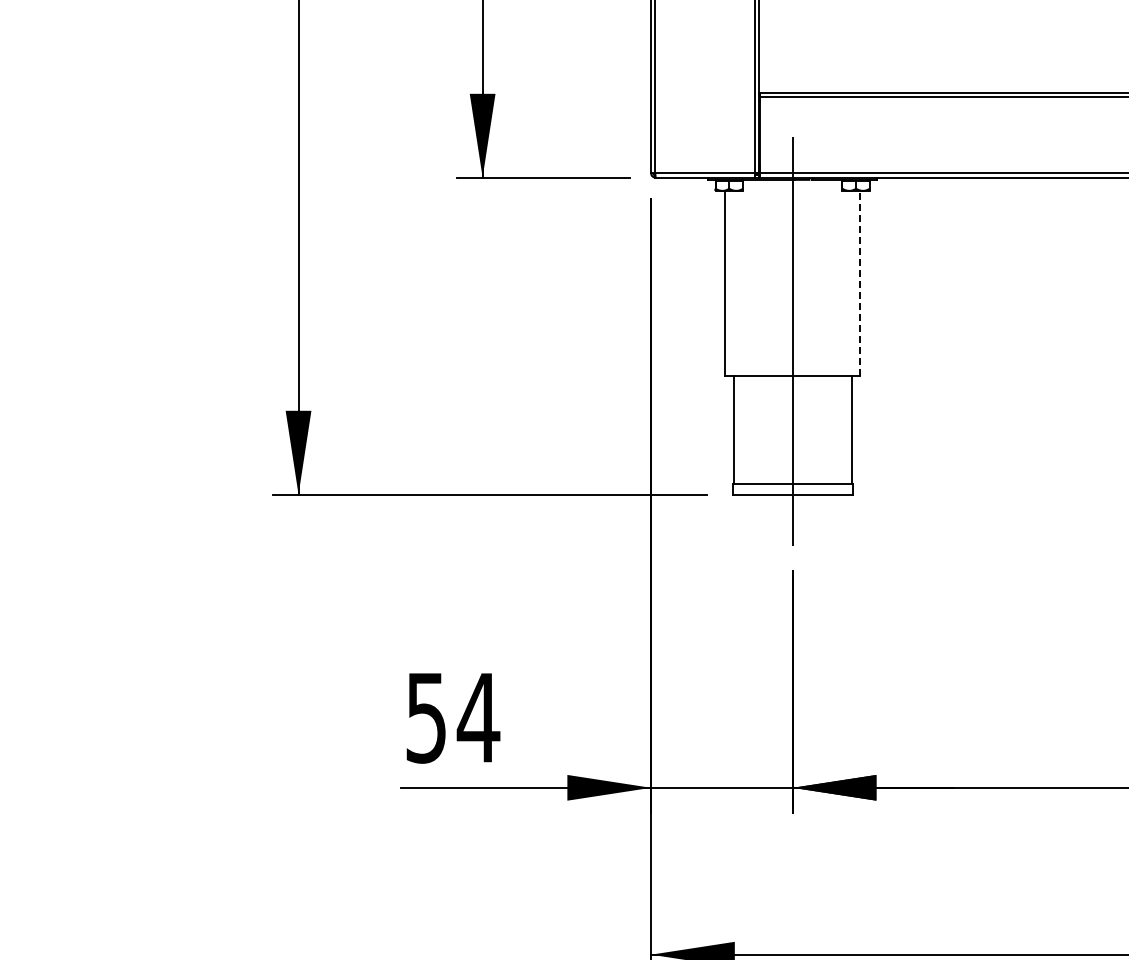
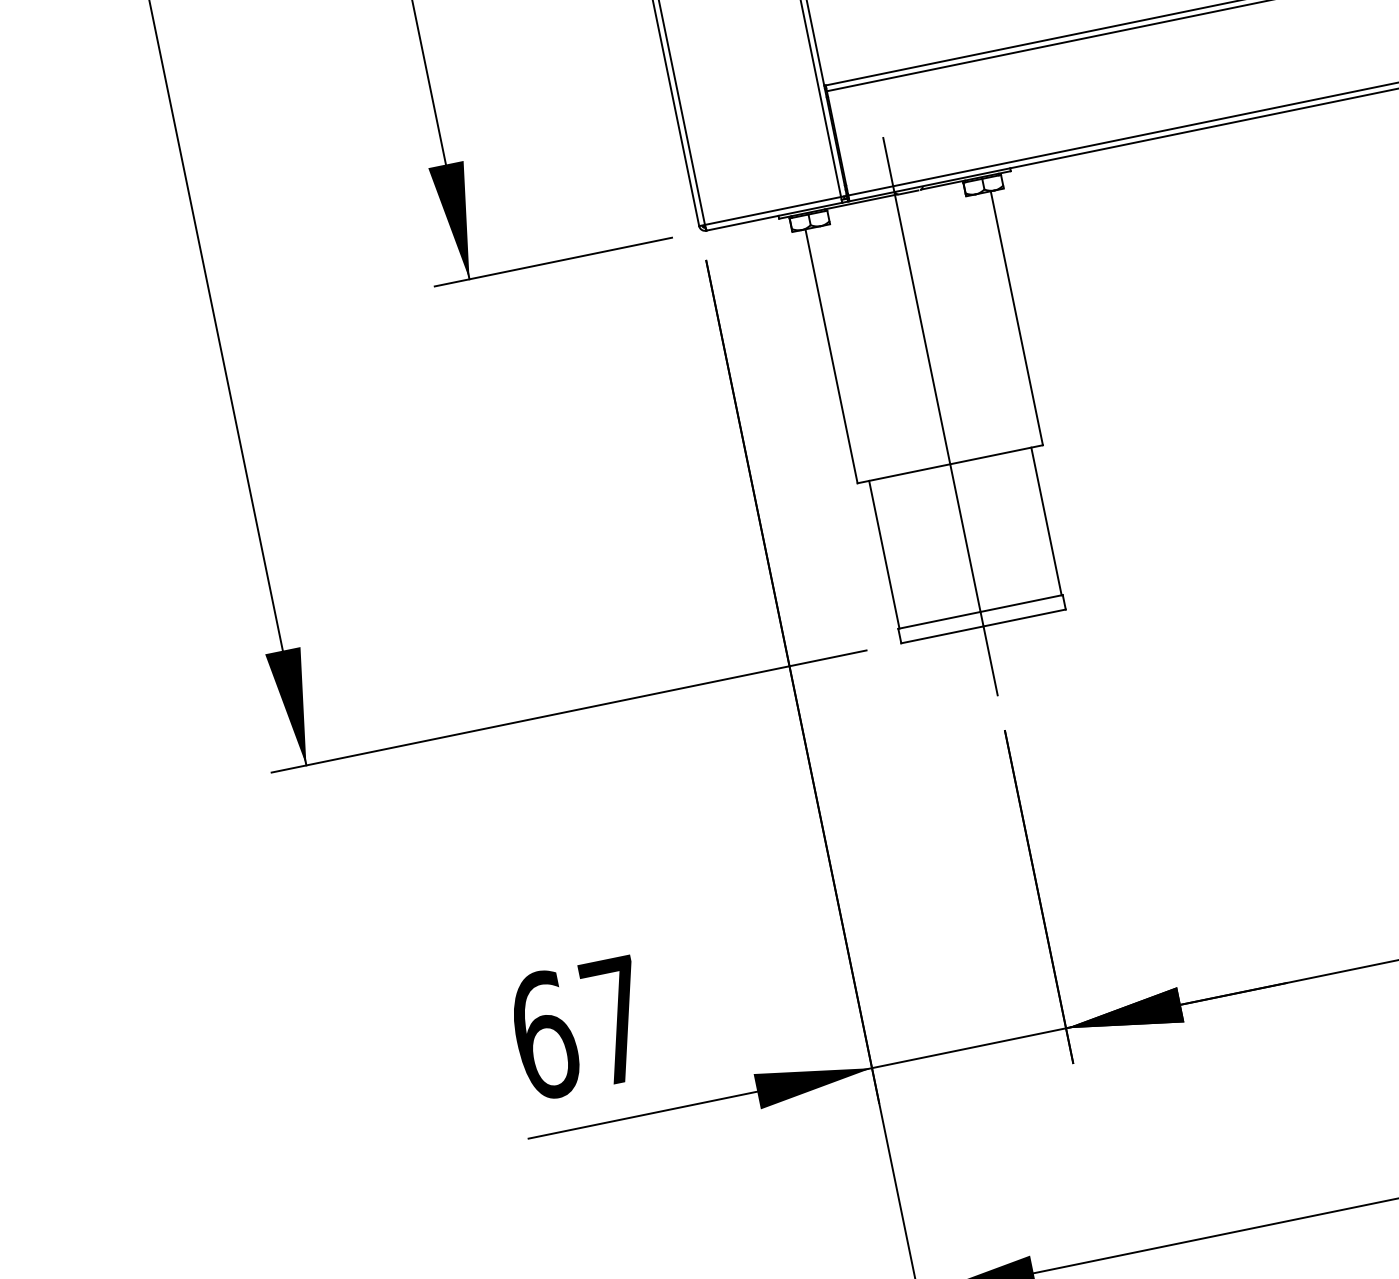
line: (860, 283) -> (1017, 318), dashed -> solid
text: (453, 717) -> (581, 1027), 54 -> 67

